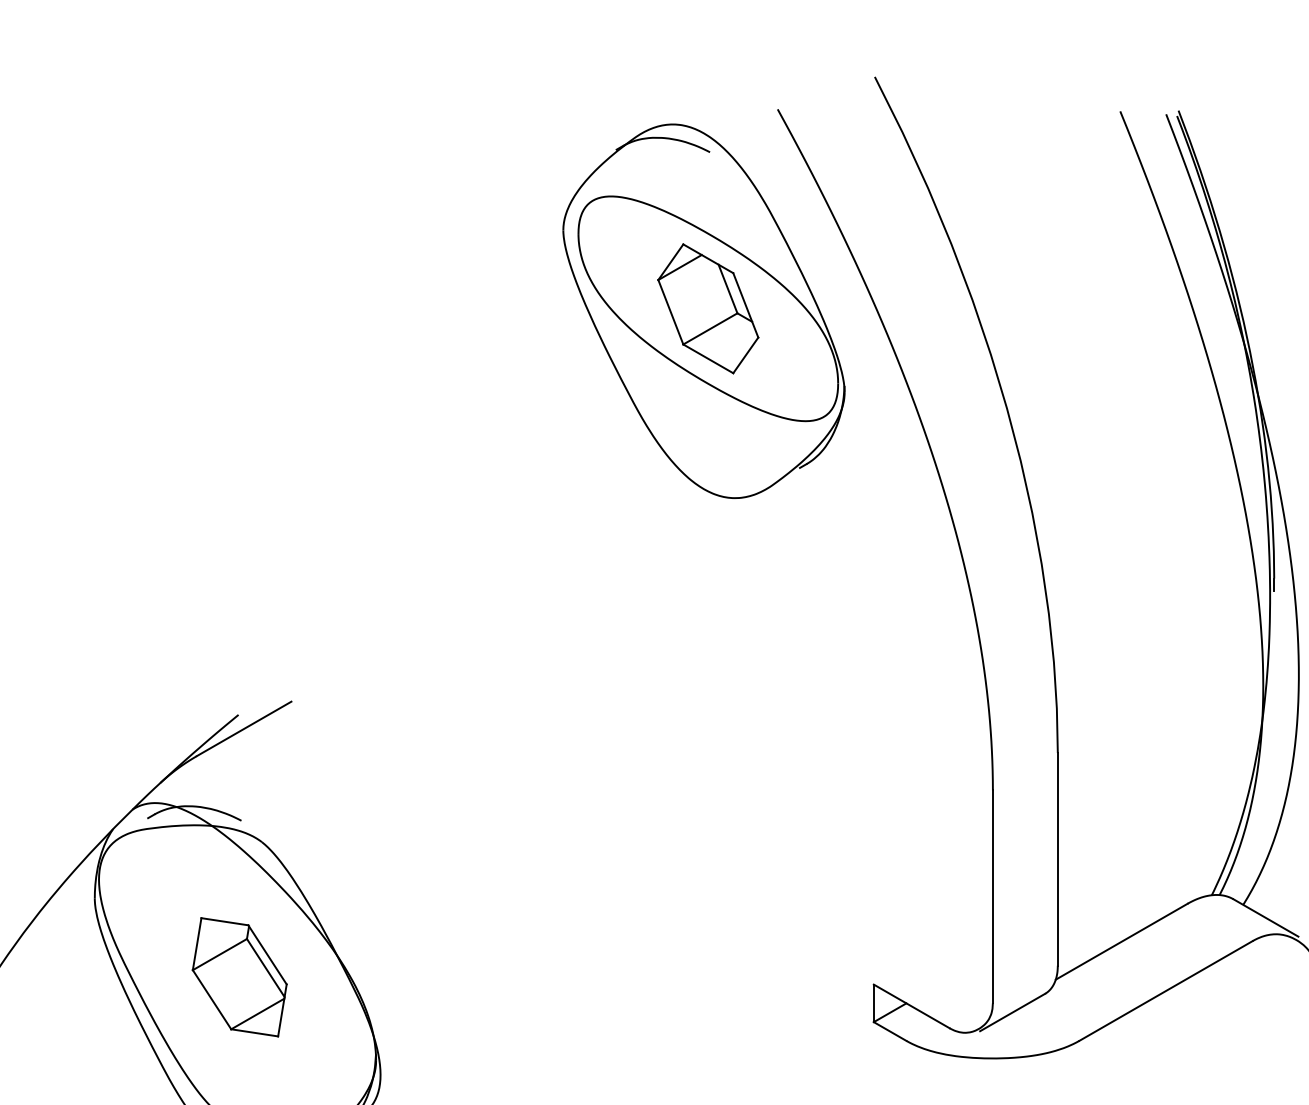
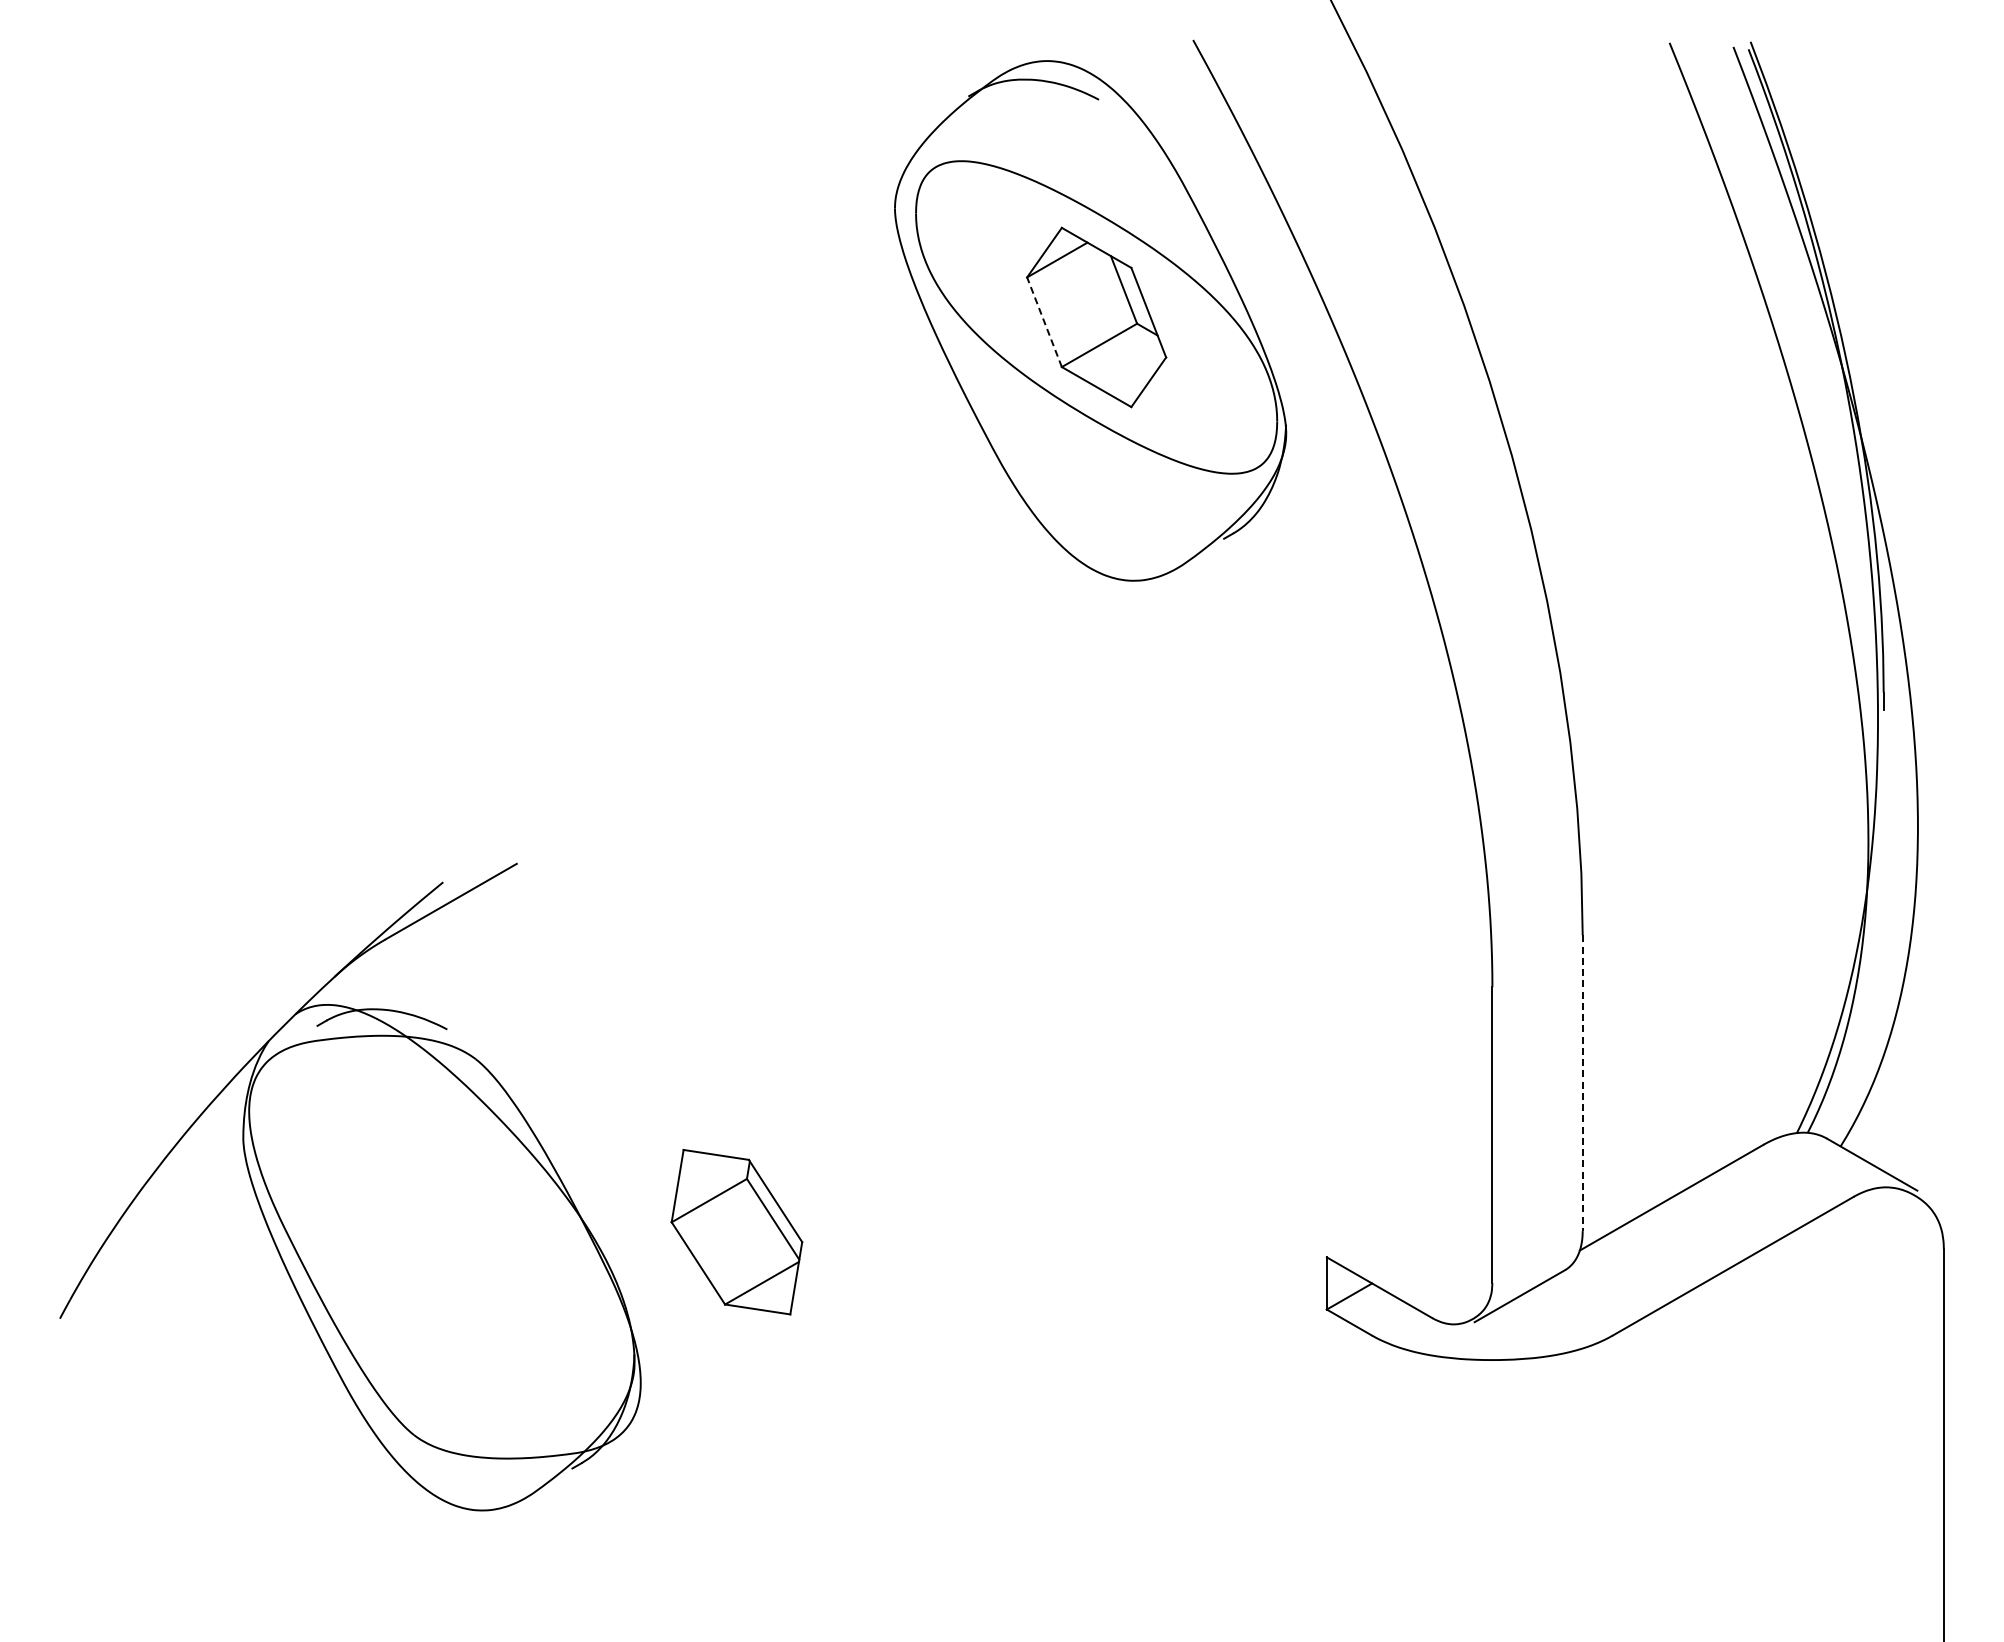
line: (670, 311) -> (1044, 321), solid -> dashed
line: (1057, 859) -> (1582, 1083), solid -> dashed
part: (239, 977) -> (736, 1232), moved

